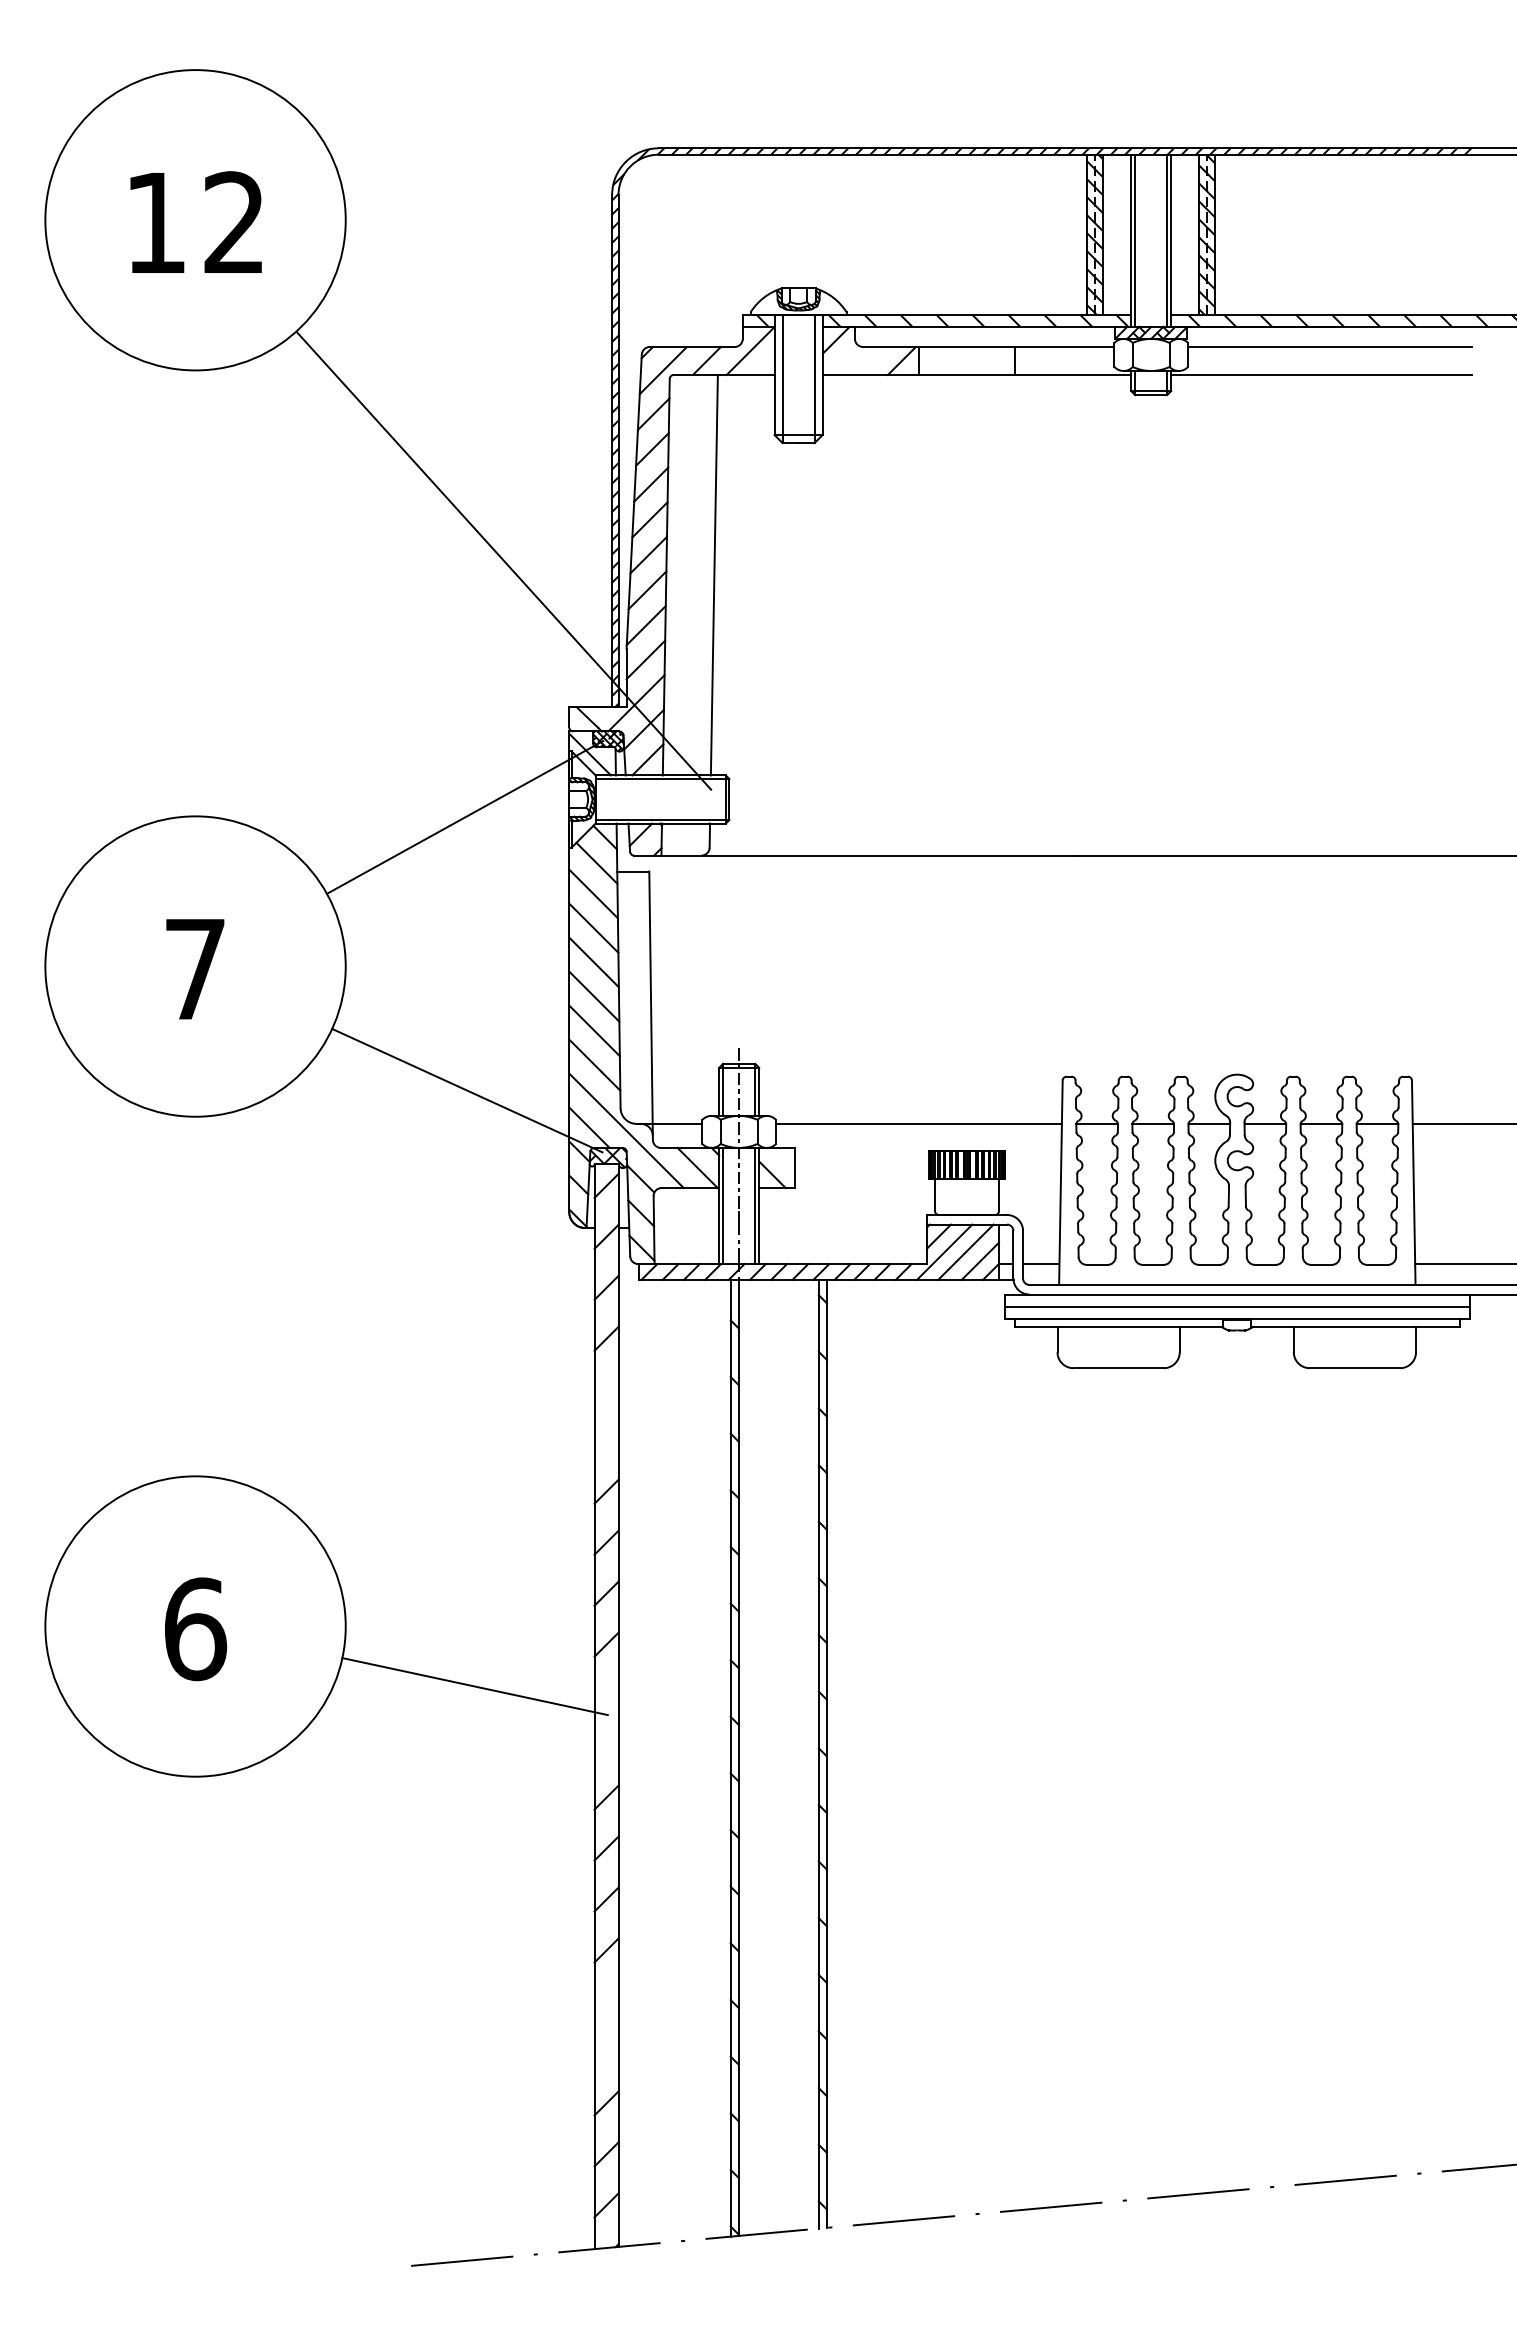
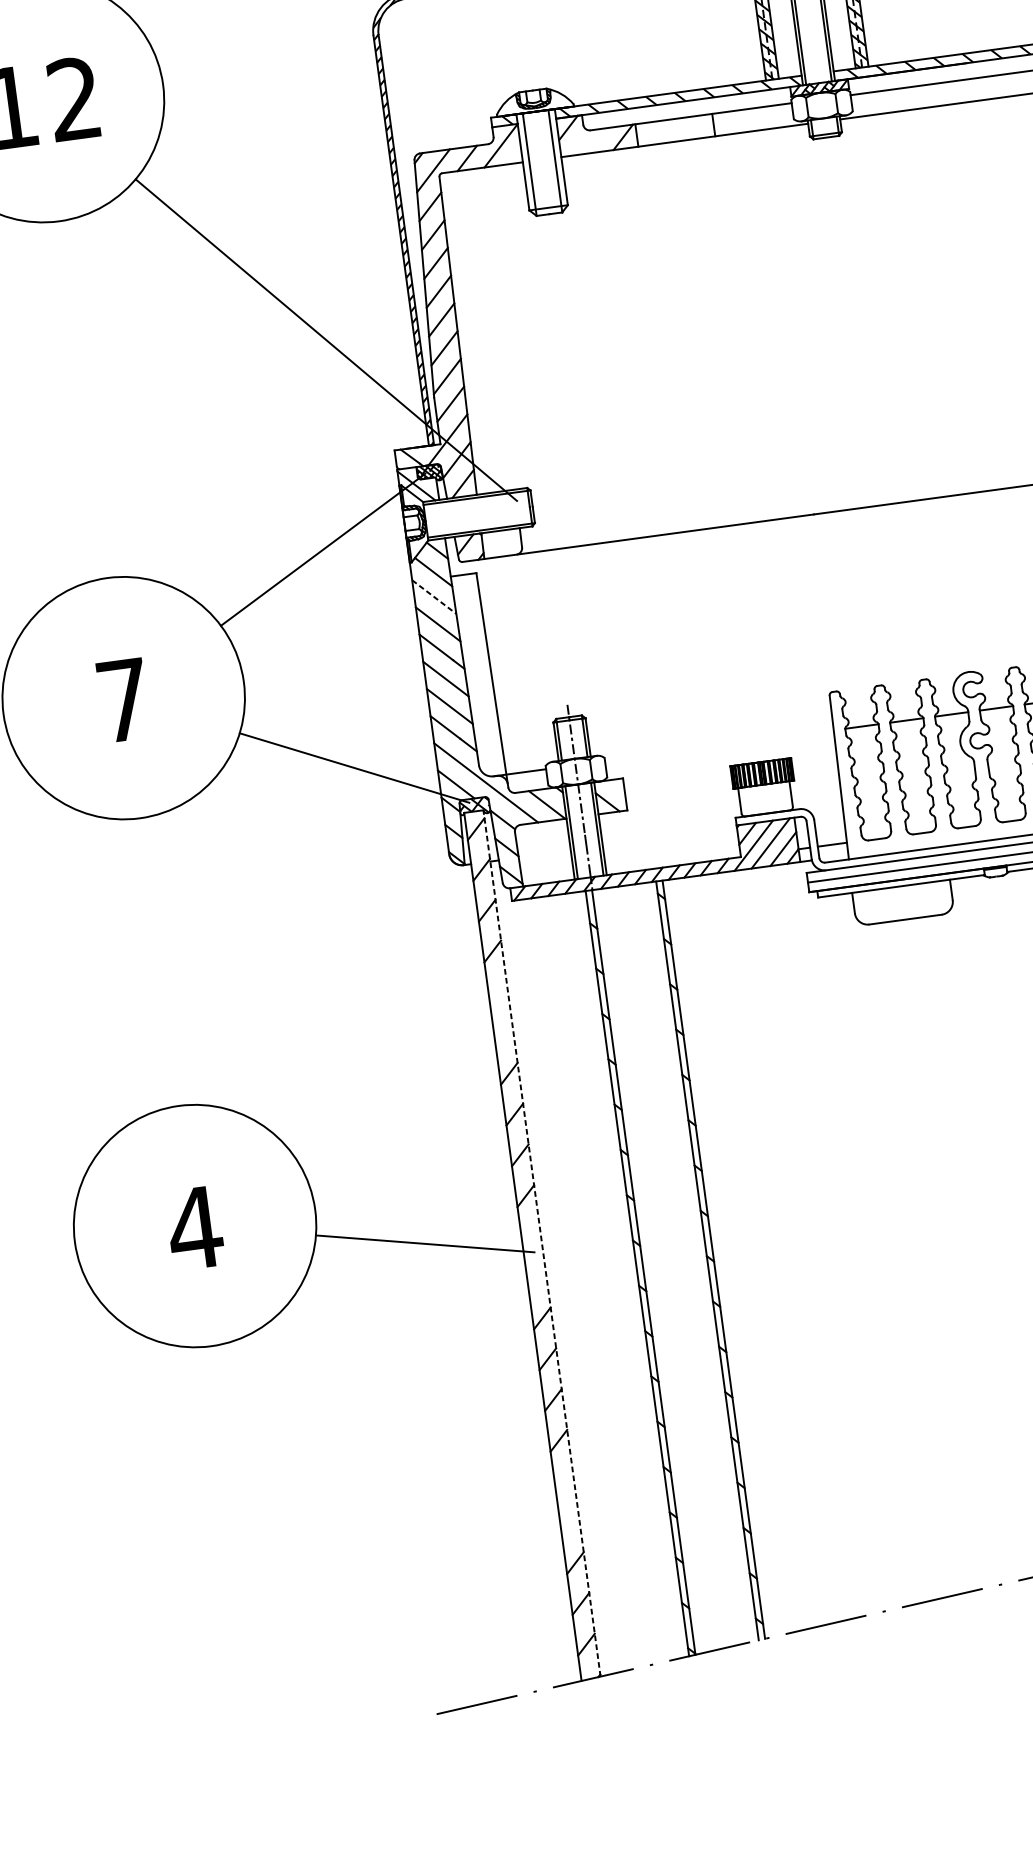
line: (713, 575) -> (495, 329), removed
line: (593, 894) -> (434, 597), solid -> dashed
line: (918, 1123) -> (718, 745), removed
text: (194, 1629) -> (194, 1228), 6 -> 4
line: (618, 1705) -> (541, 1243), solid -> dashed

